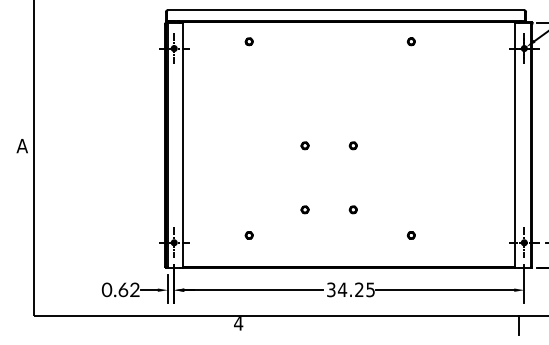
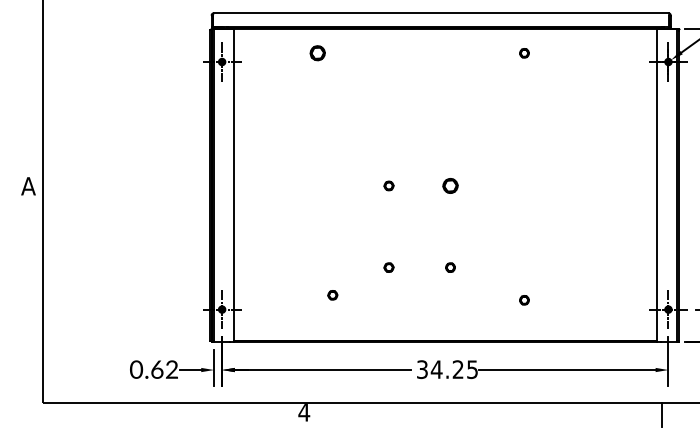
part: (249, 41) -> (317, 53), size x1.6
part: (353, 145) -> (450, 185), size x1.6
part: (249, 235) -> (332, 295), moved

